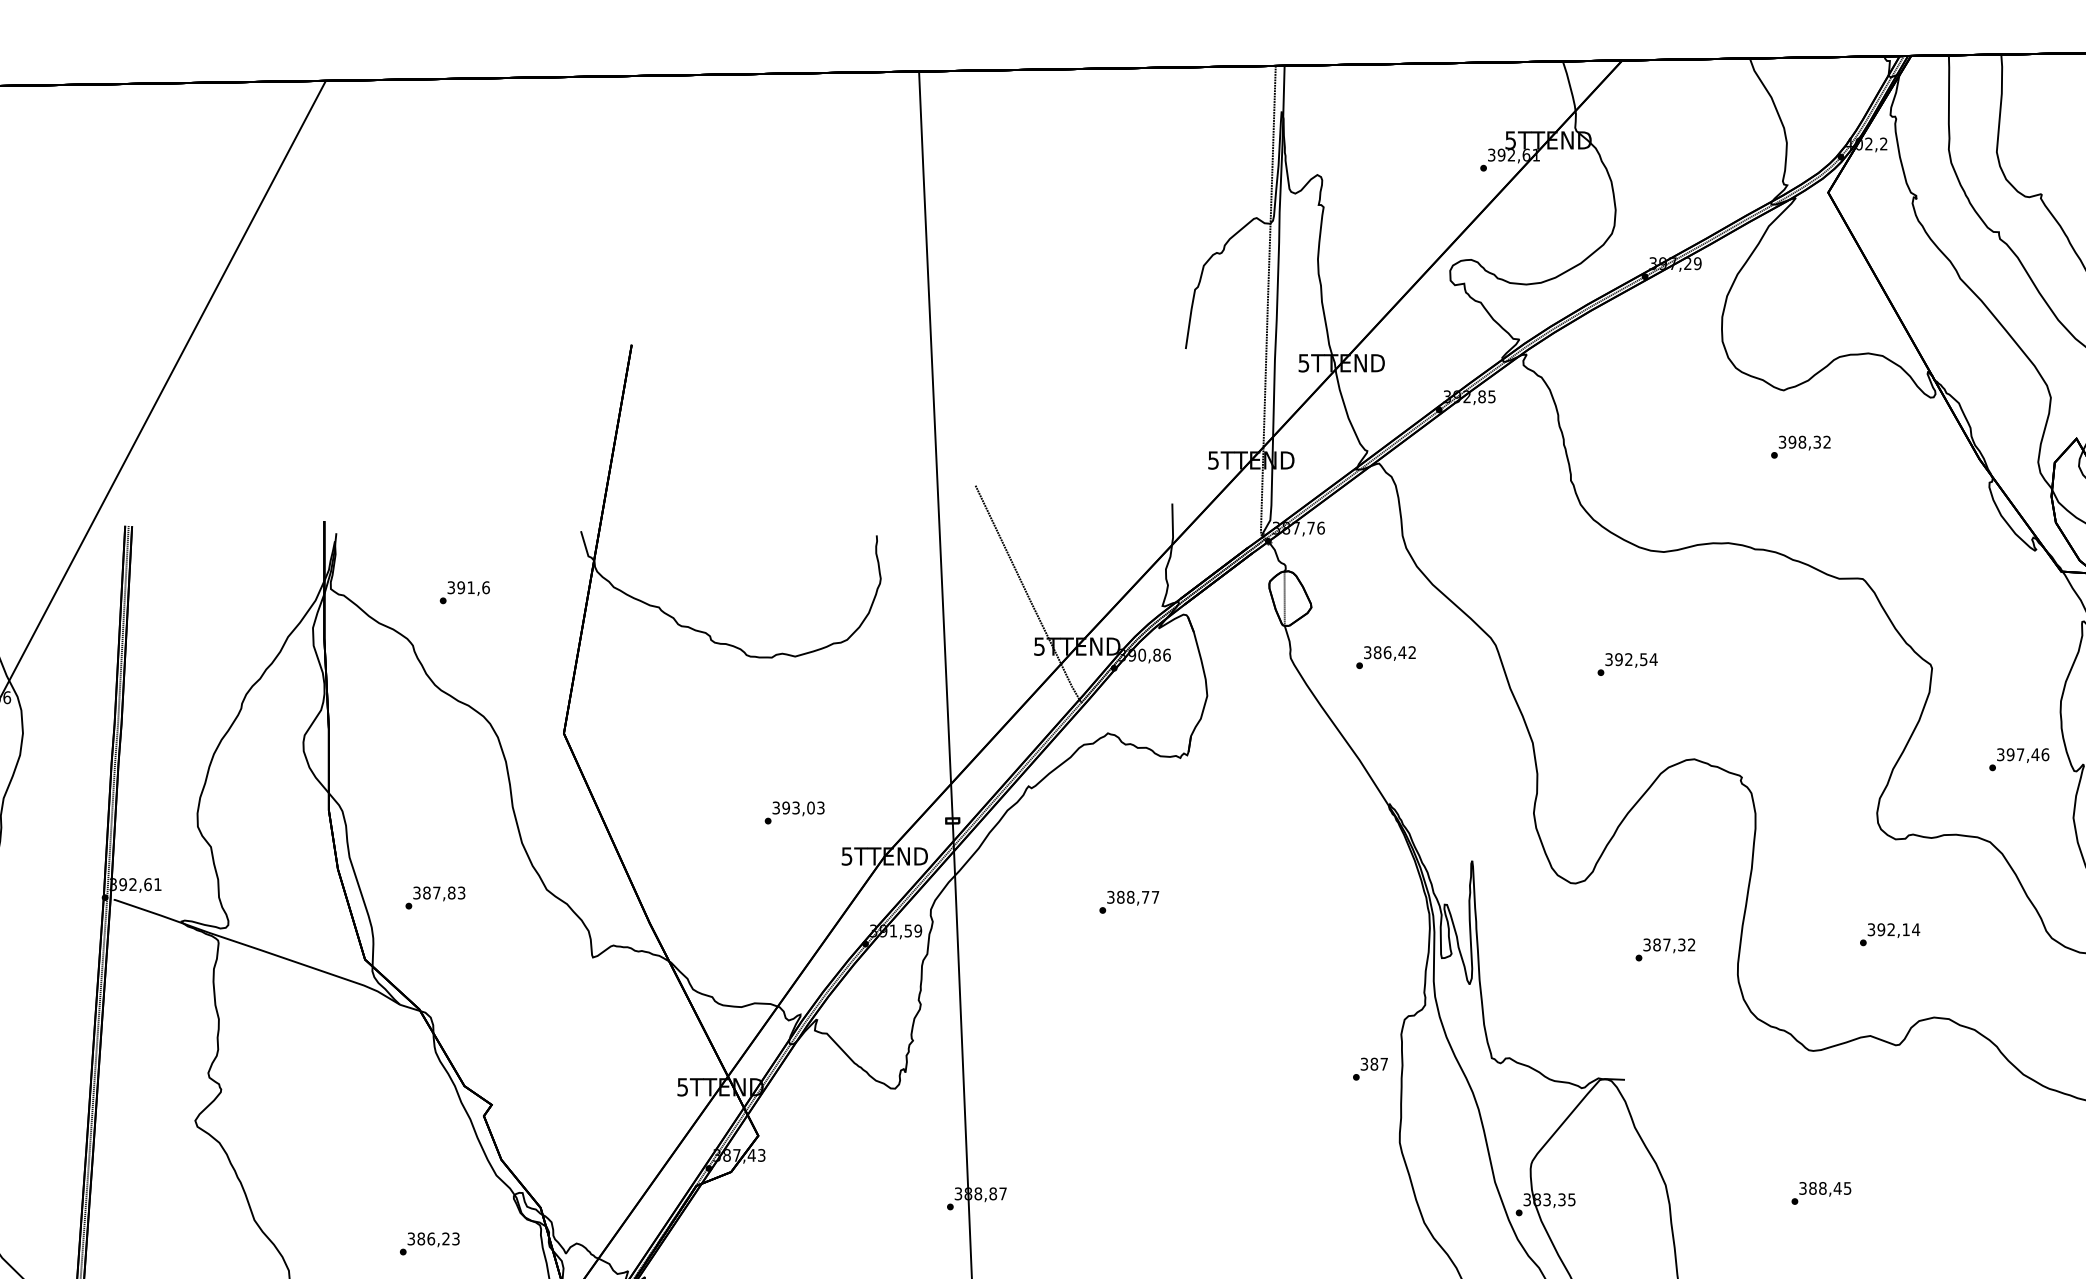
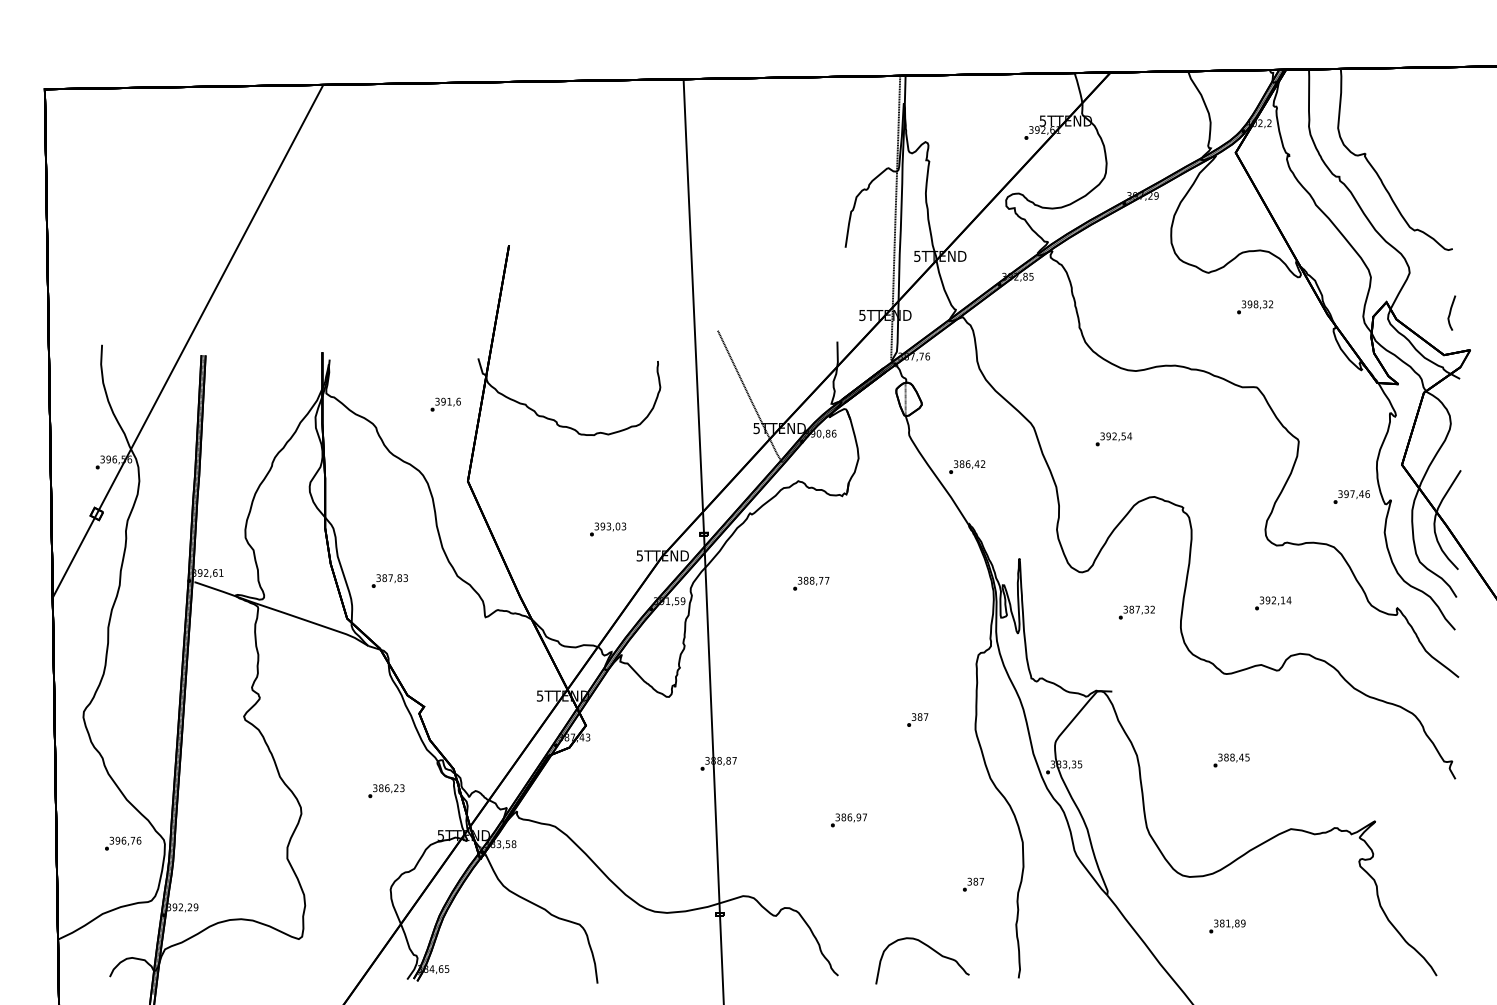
text: (1801, 447) -> (1255, 307), moved
text: (464, 592) -> (445, 404), moved
text: (1386, 656) -> (967, 466), moved
text: (1370, 1068) -> (917, 719), moved

